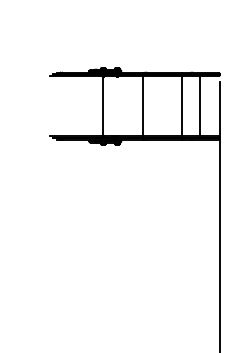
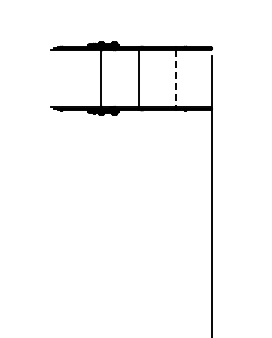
line: (182, 106) -> (176, 78), solid -> dashed
line: (200, 106) -> (193, 78), removed

